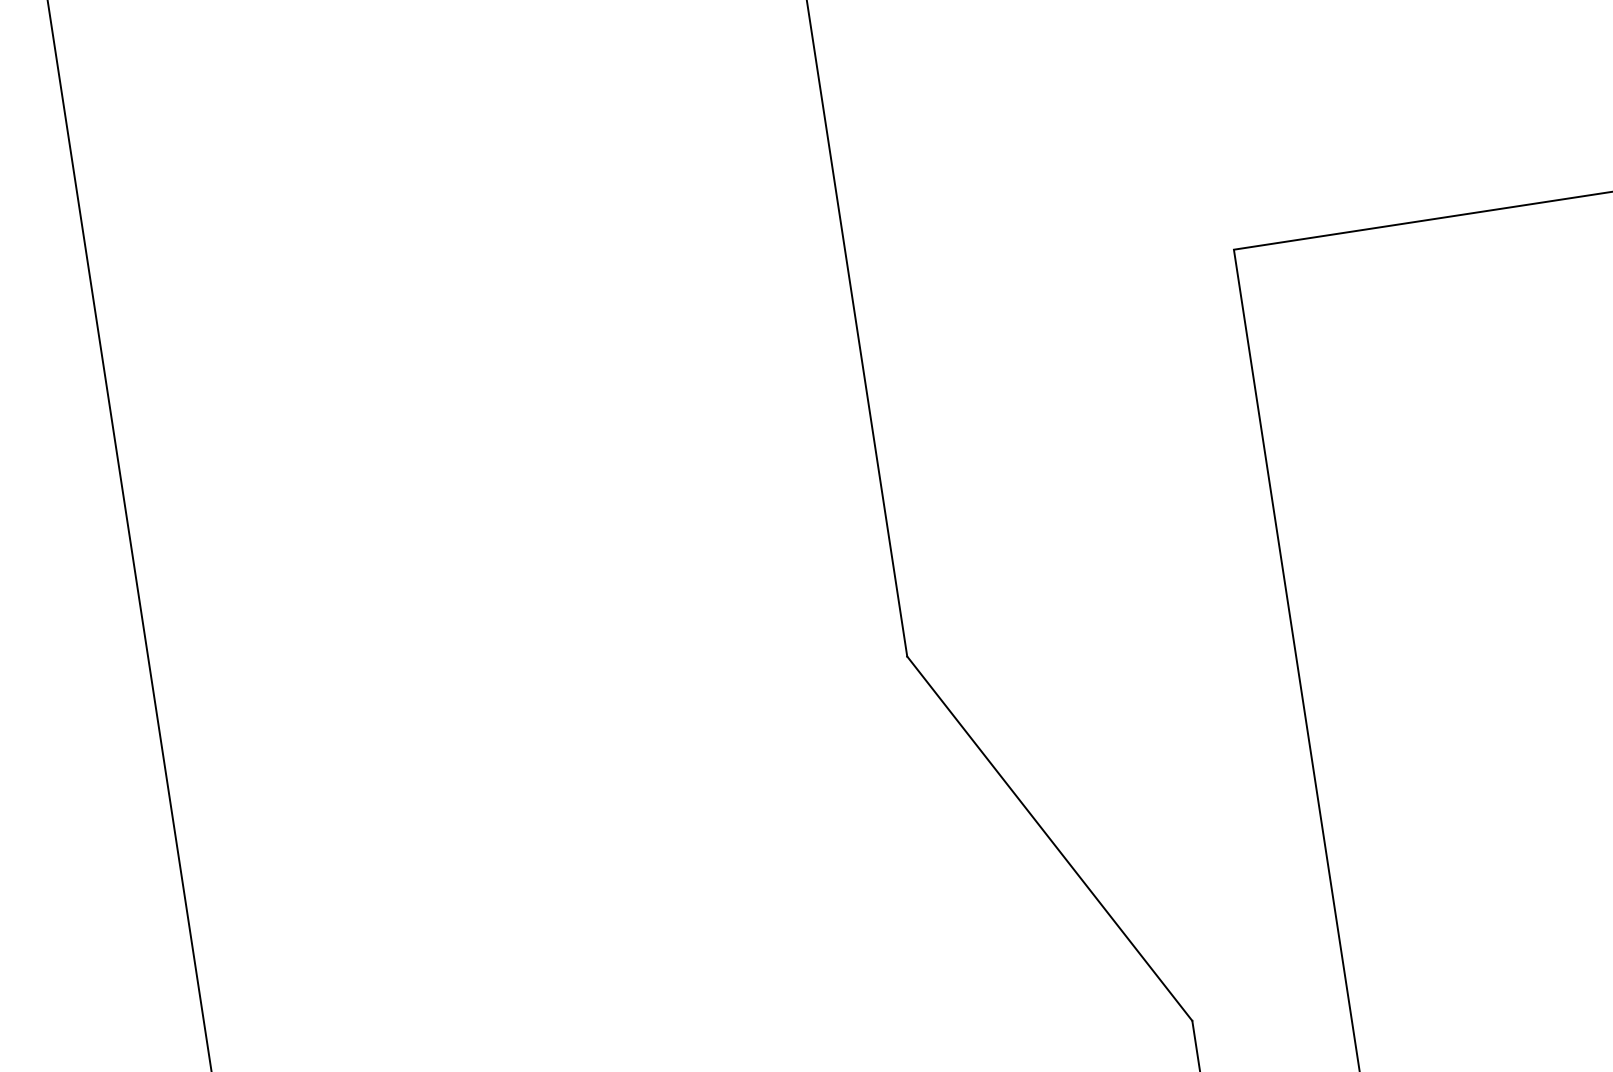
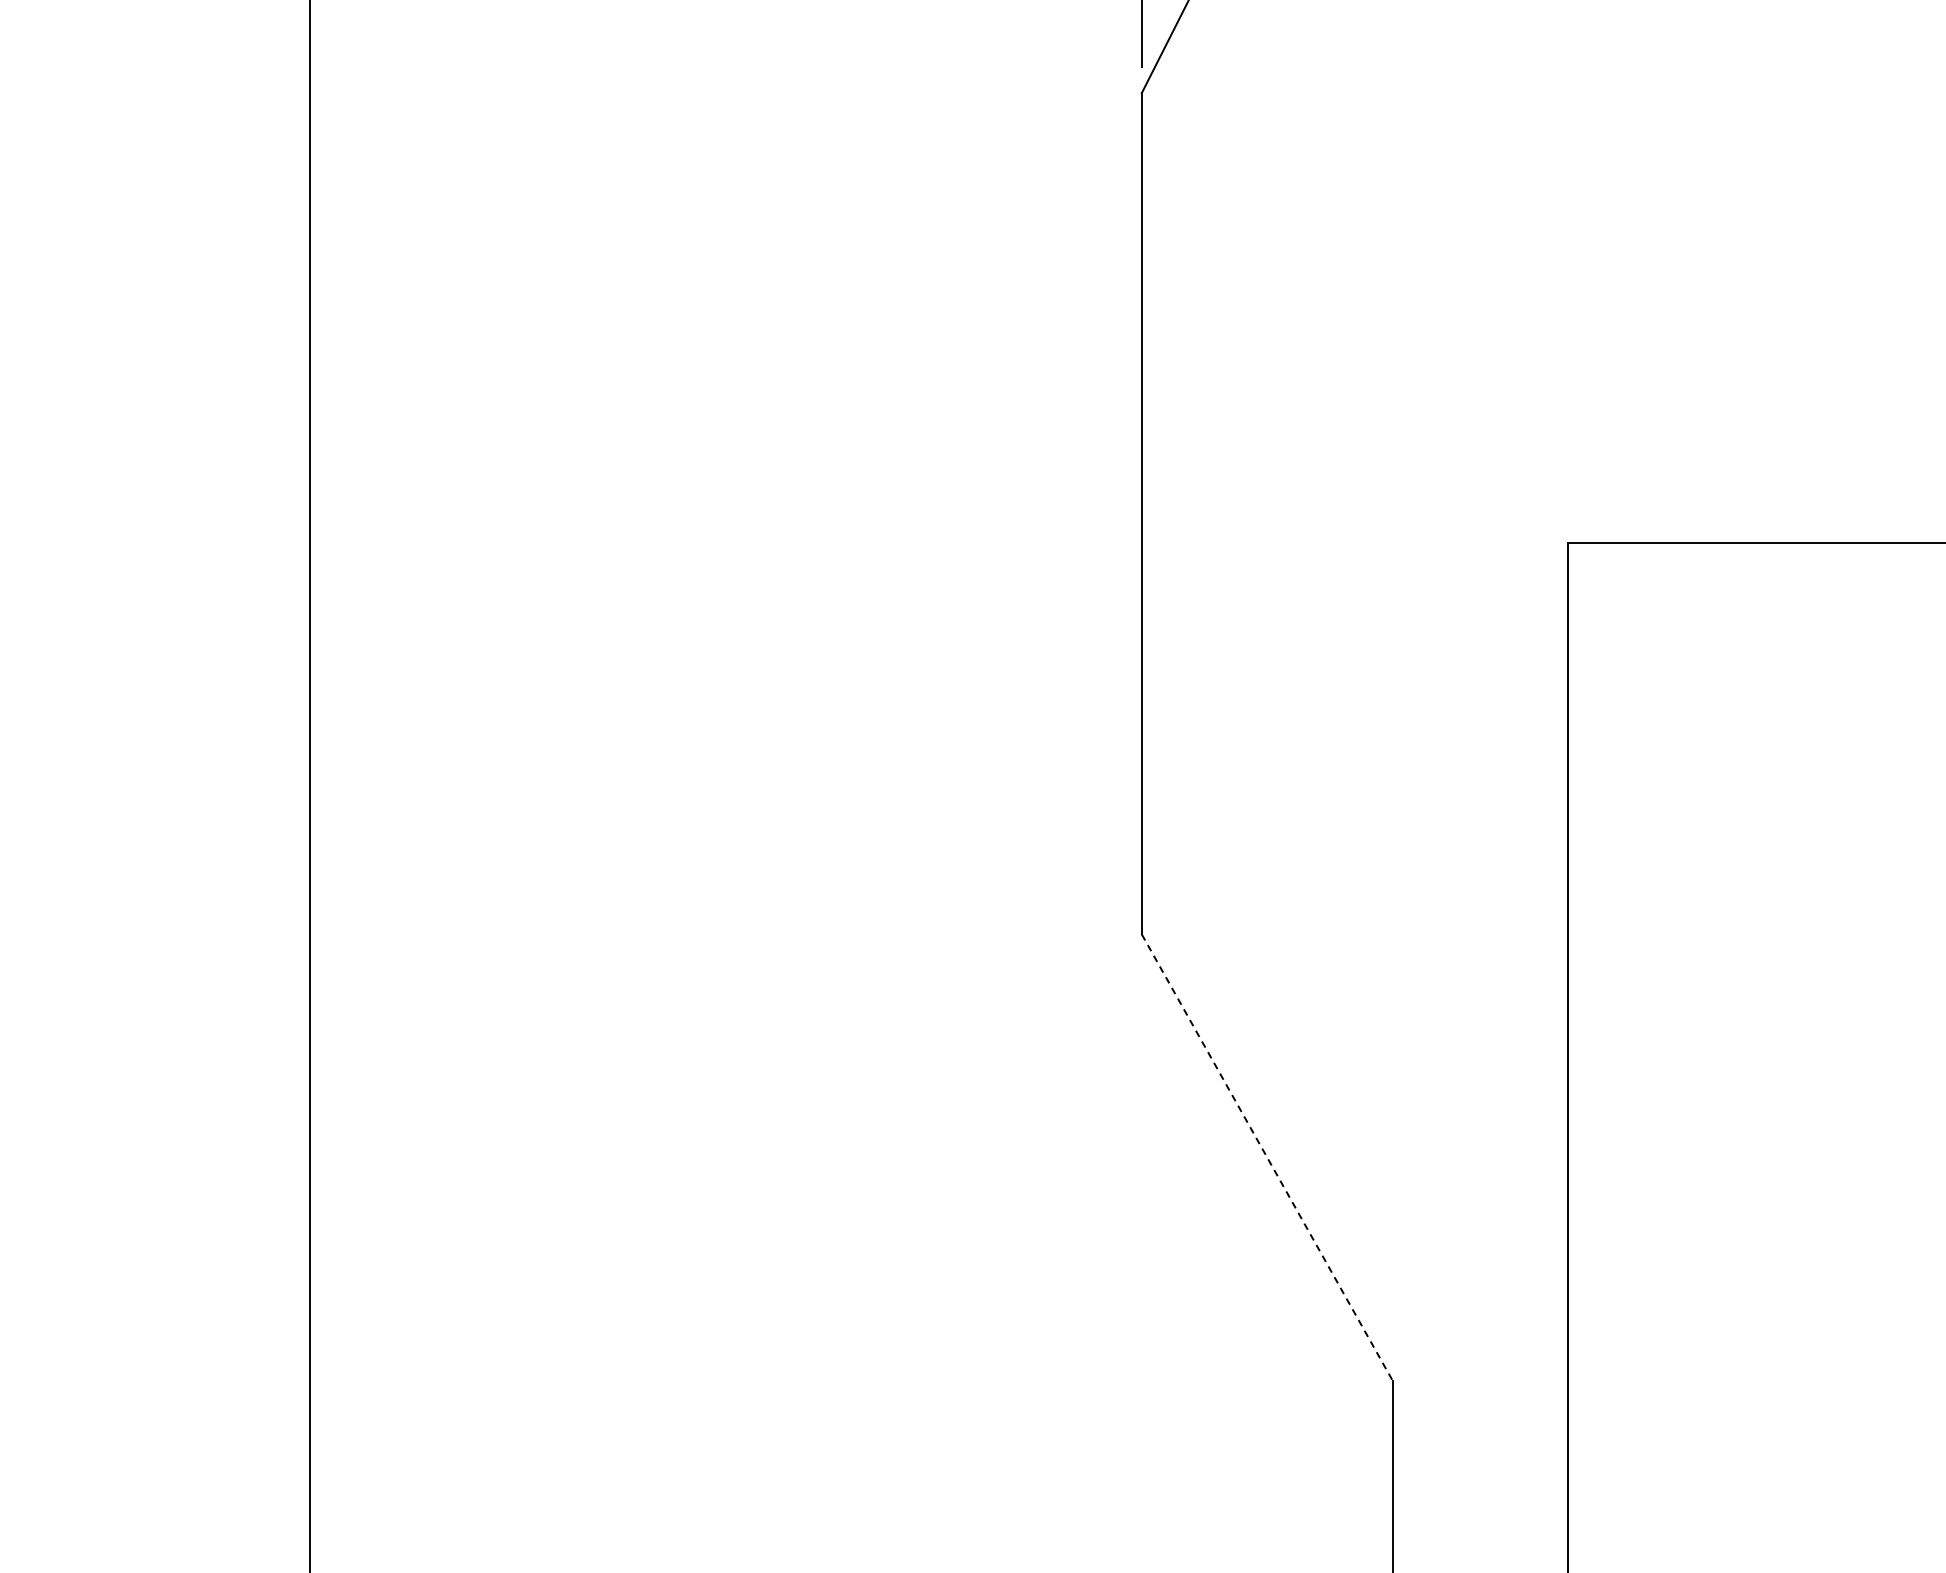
line: (1049, 839) -> (1267, 1158), solid -> dashed

